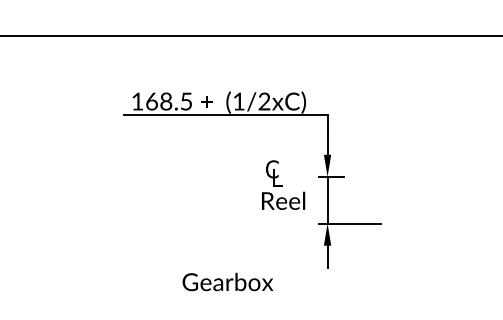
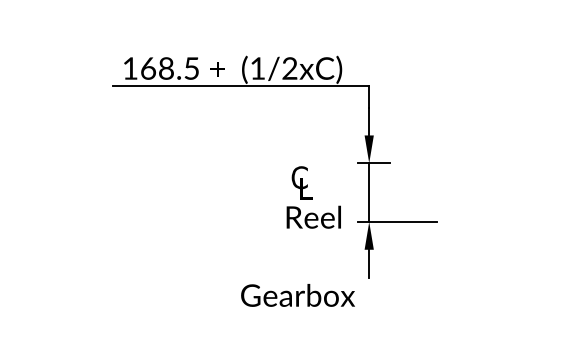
text: (283, 184) -> (313, 196), moved
text: (227, 281) -> (297, 294), moved

